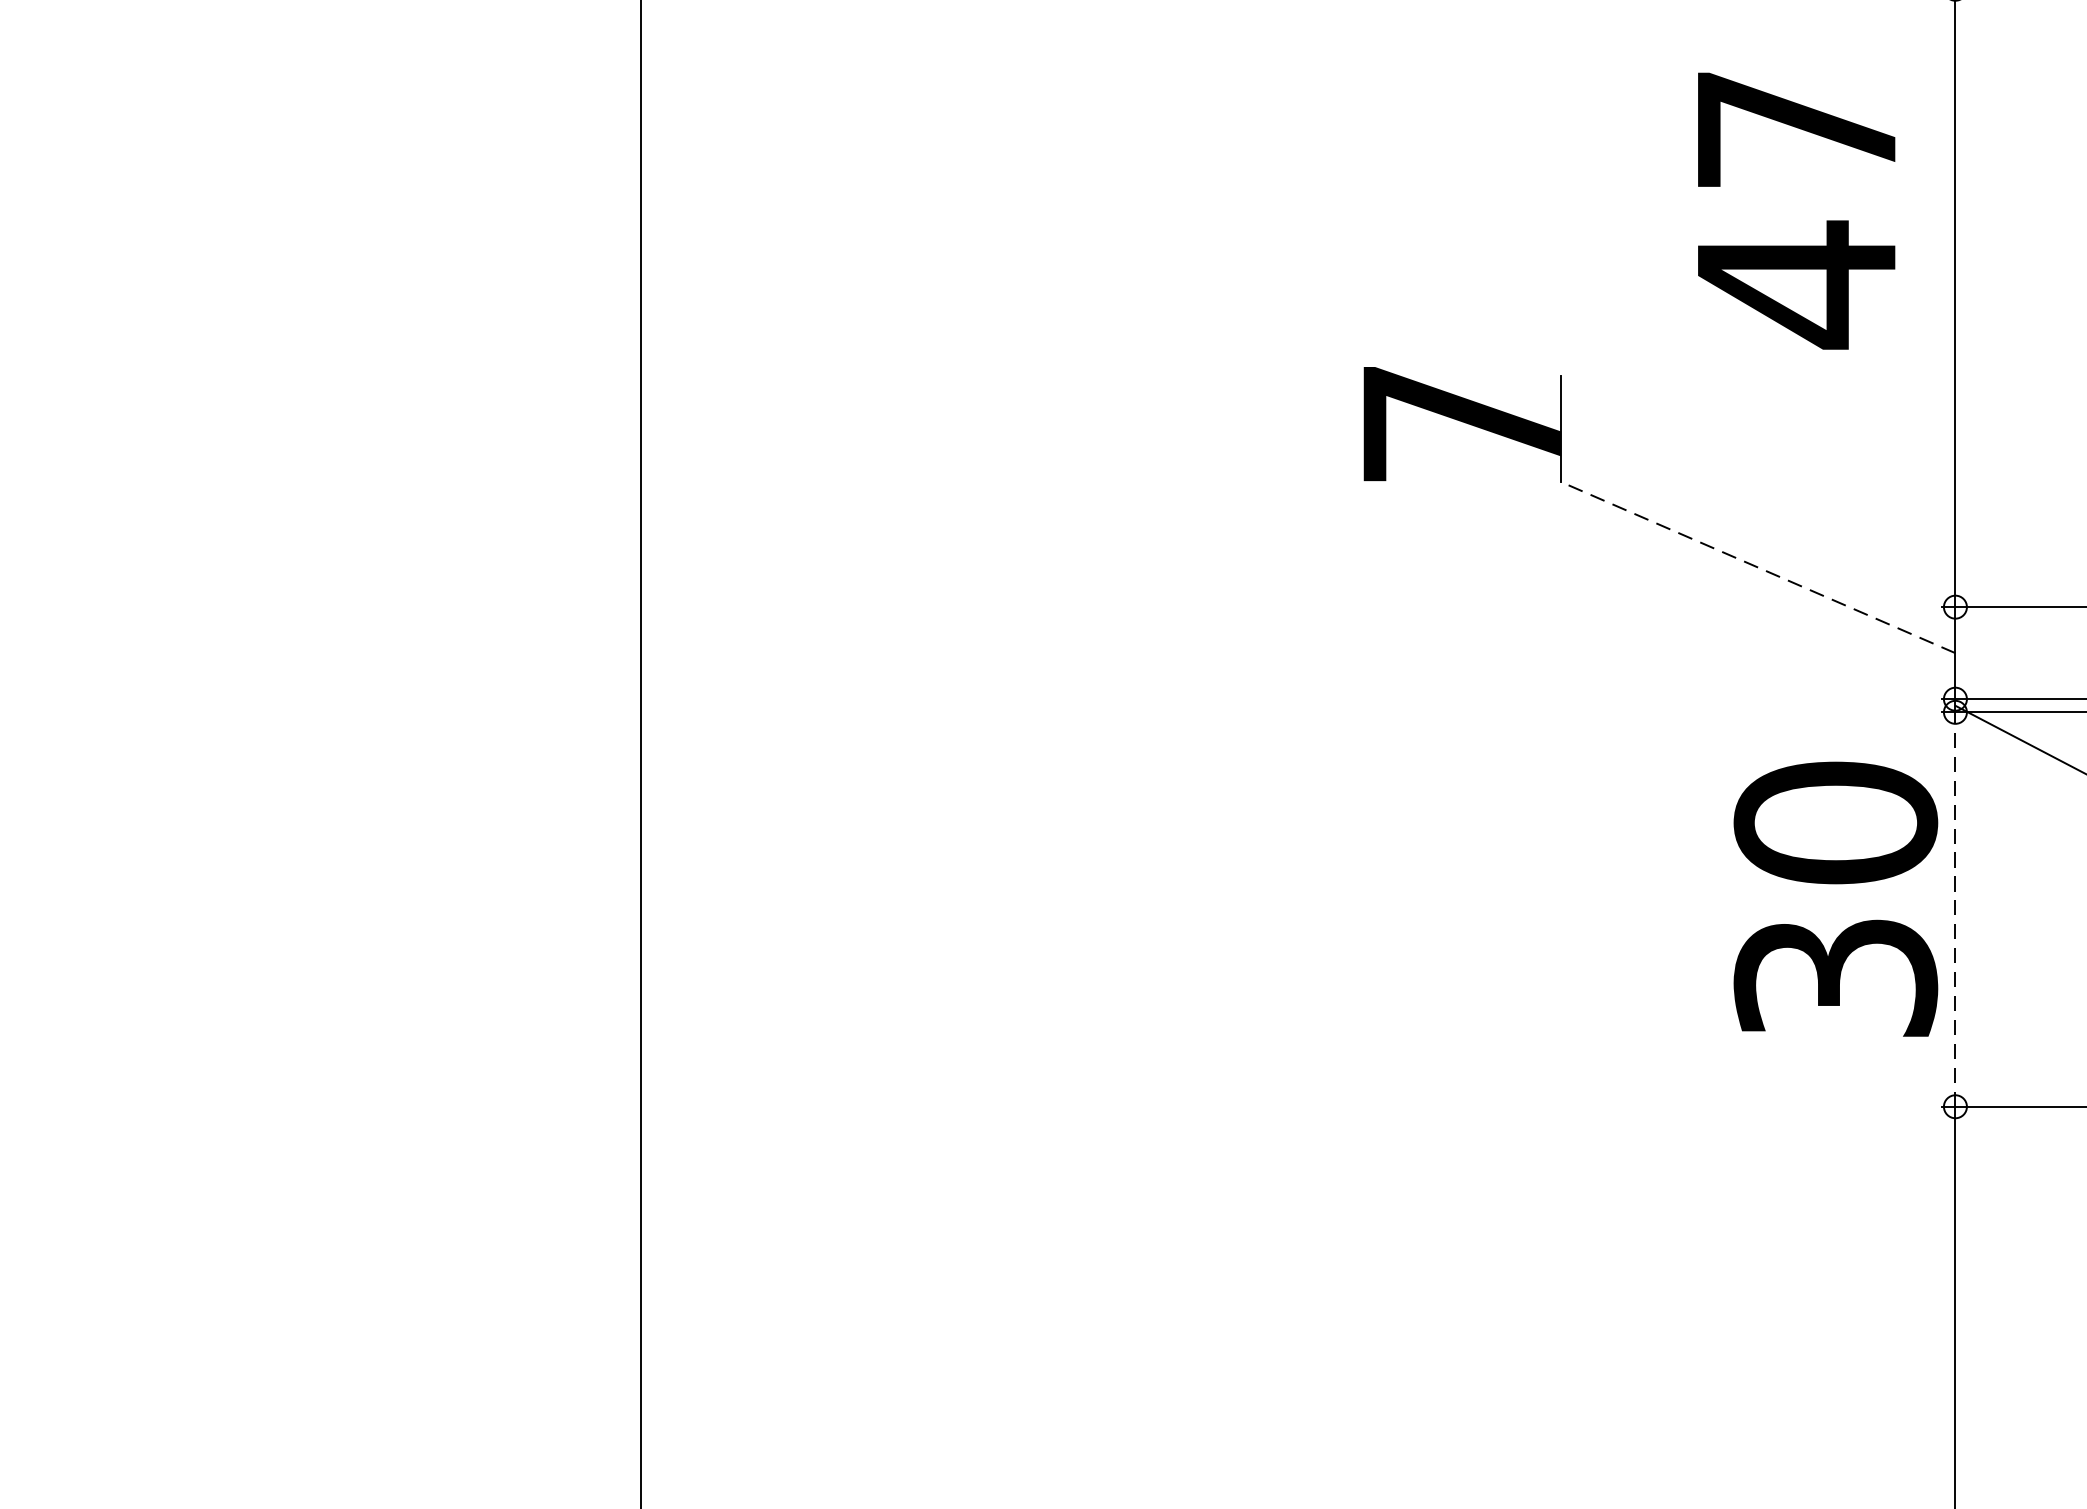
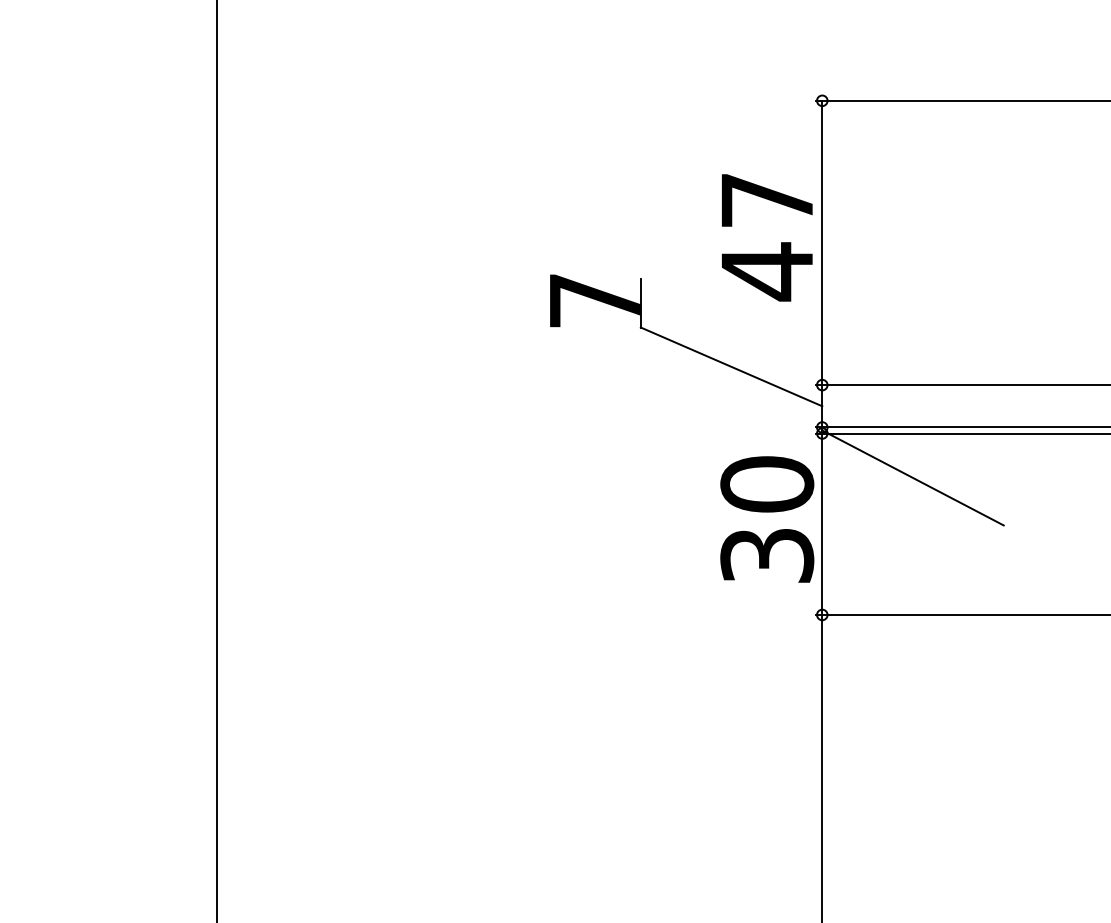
text: (1797, 210) -> (767, 237), moved
line: (1758, 566) -> (731, 366), dashed -> solid
line: (1955, 910) -> (822, 524), dashed -> solid

